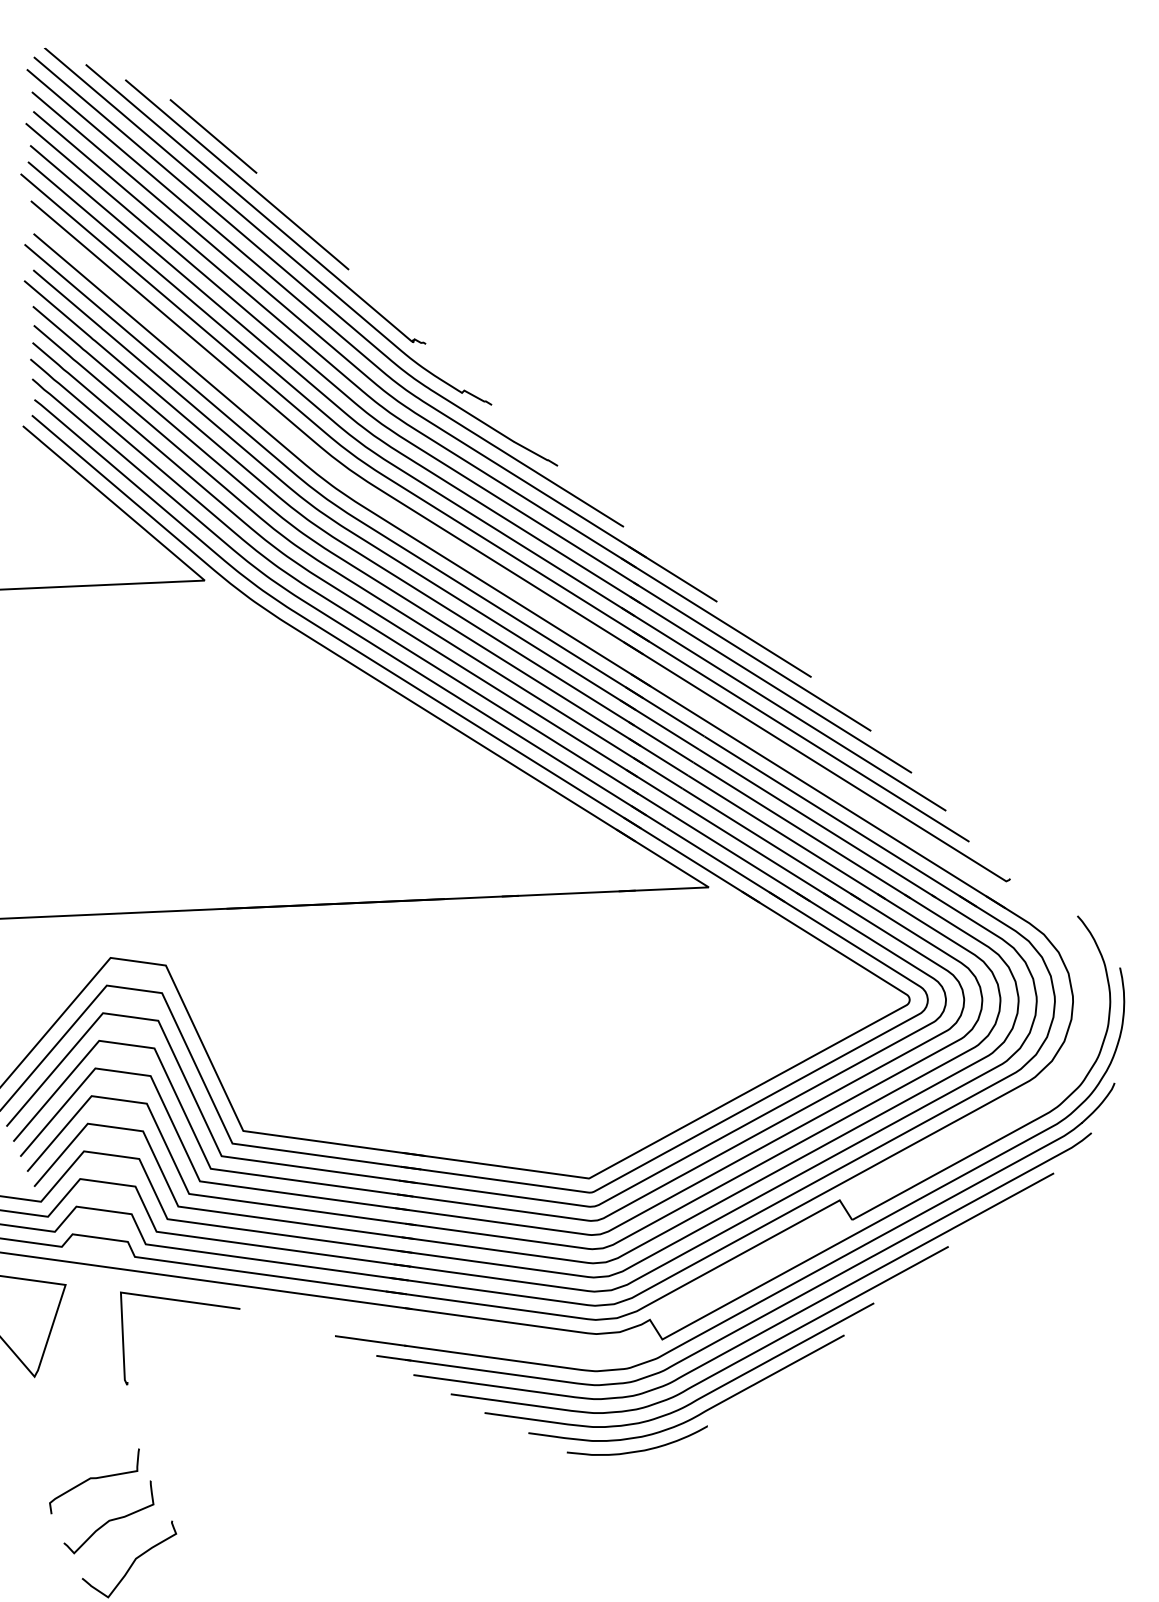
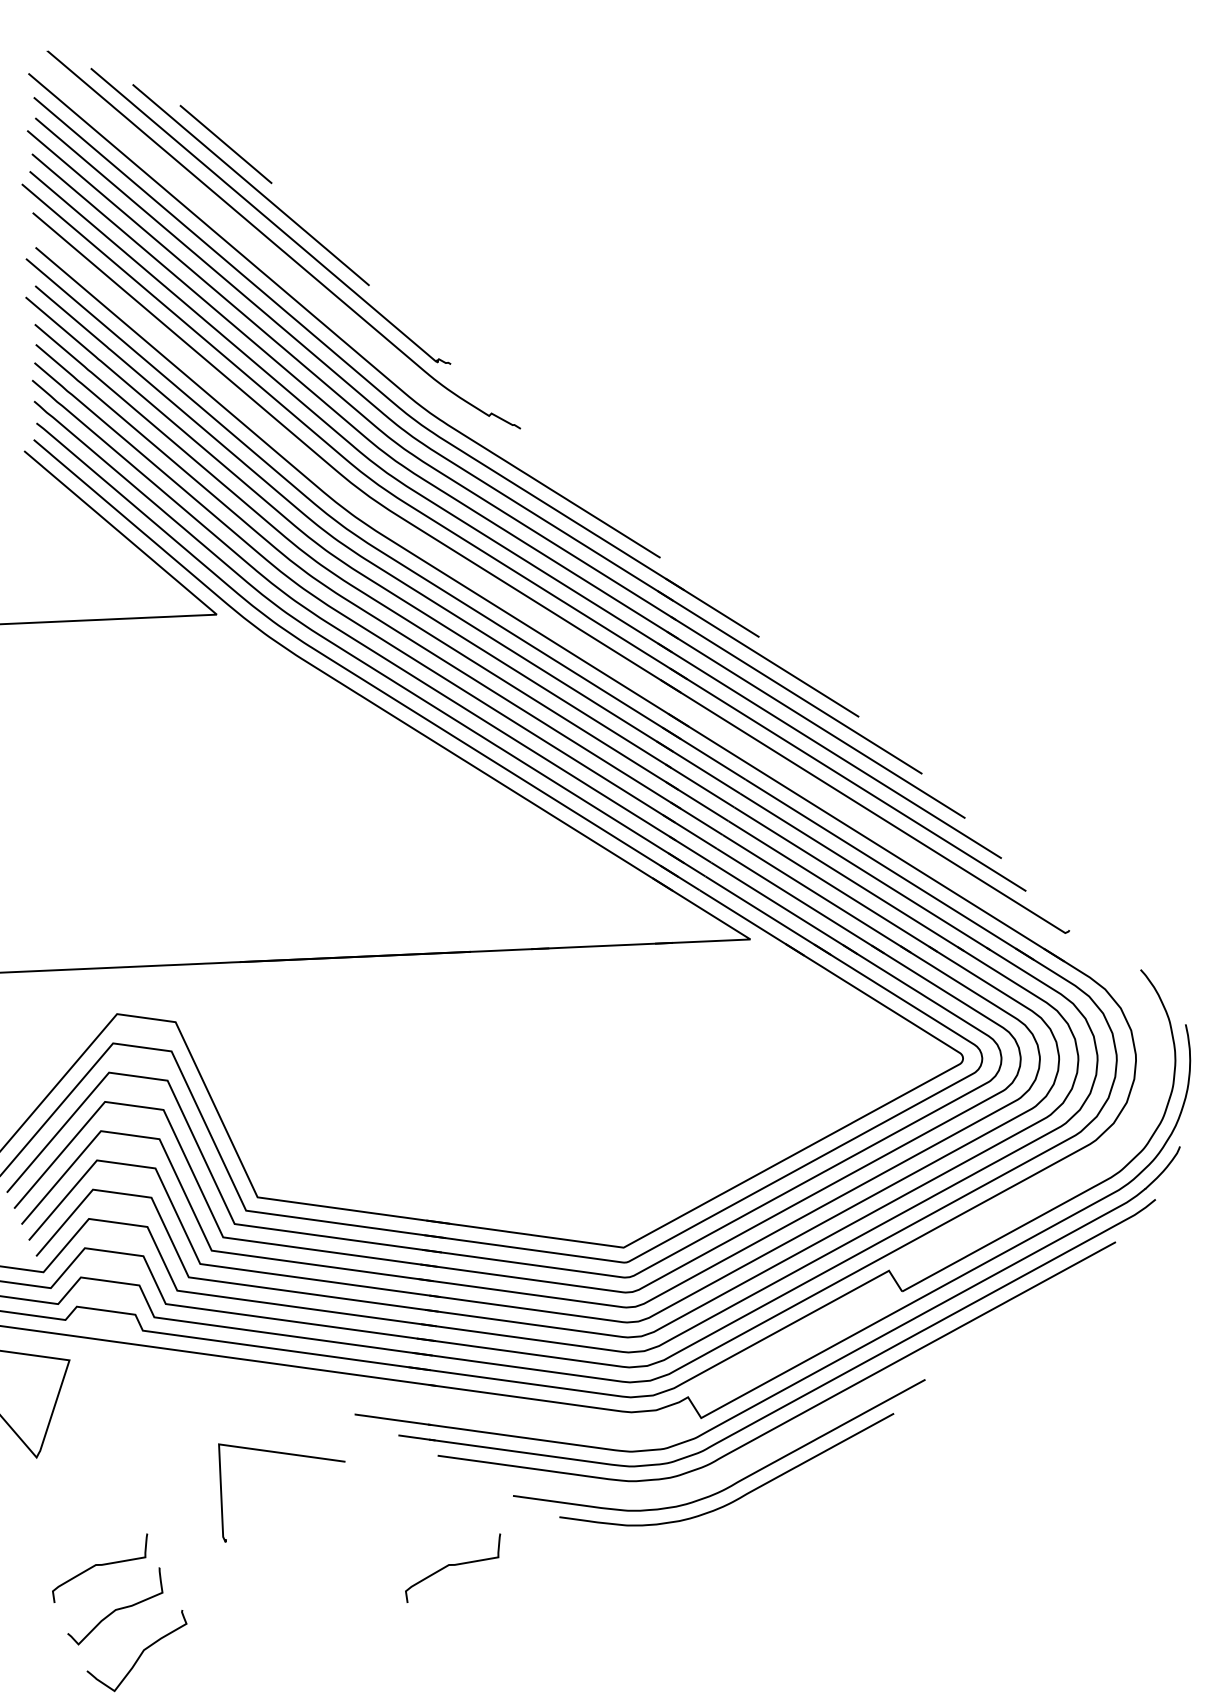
curve: (285, 269) -> (302, 285), removed
curve: (181, 1302) -> (283, 1454), moved
curve: (720, 1370) -> (762, 1450), removed
curve: (637, 1450) -> (674, 1535), removed
curve: (428, 1478) -> (453, 1565), added

